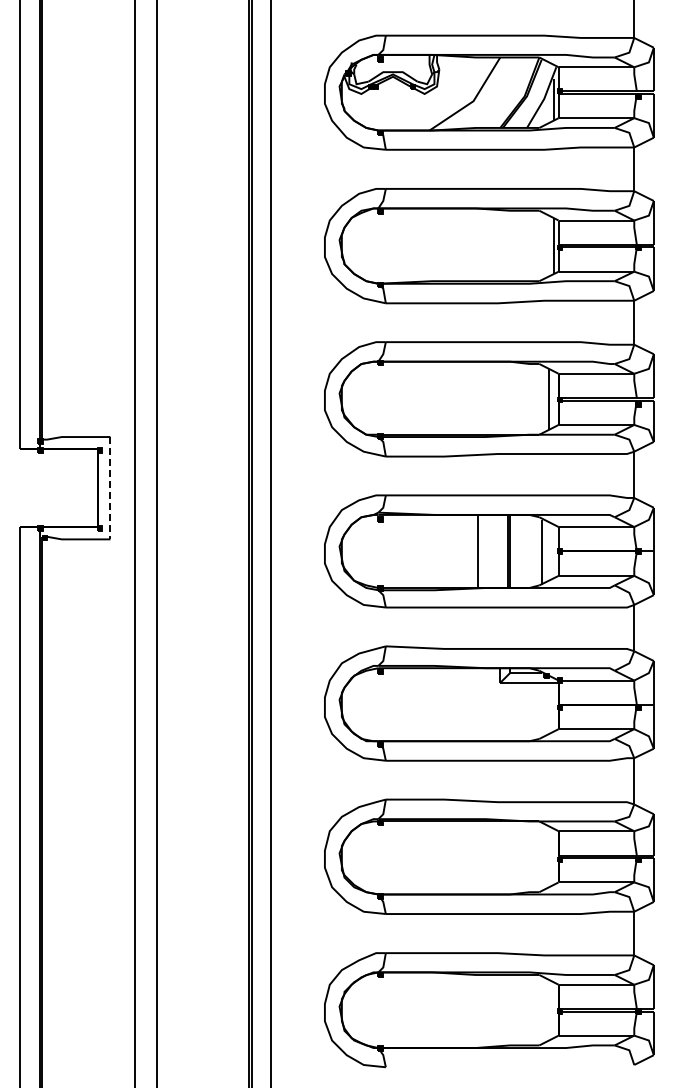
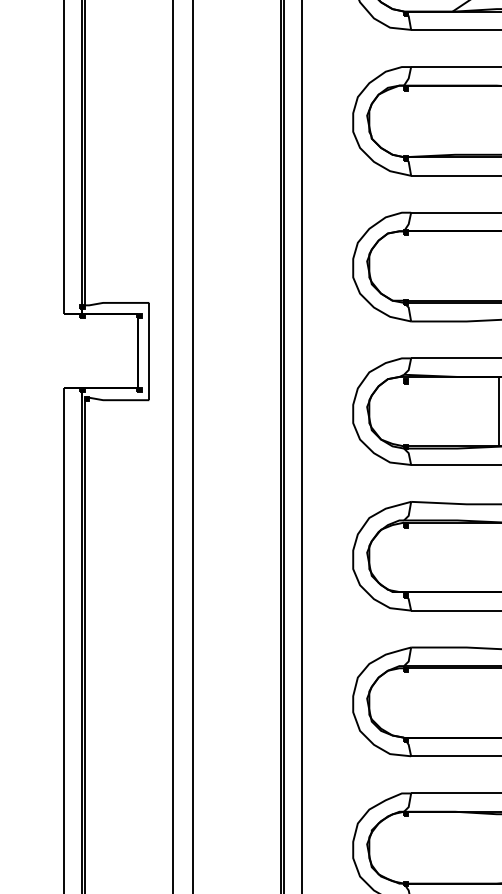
line: (110, 488) -> (149, 351), dashed -> solid

